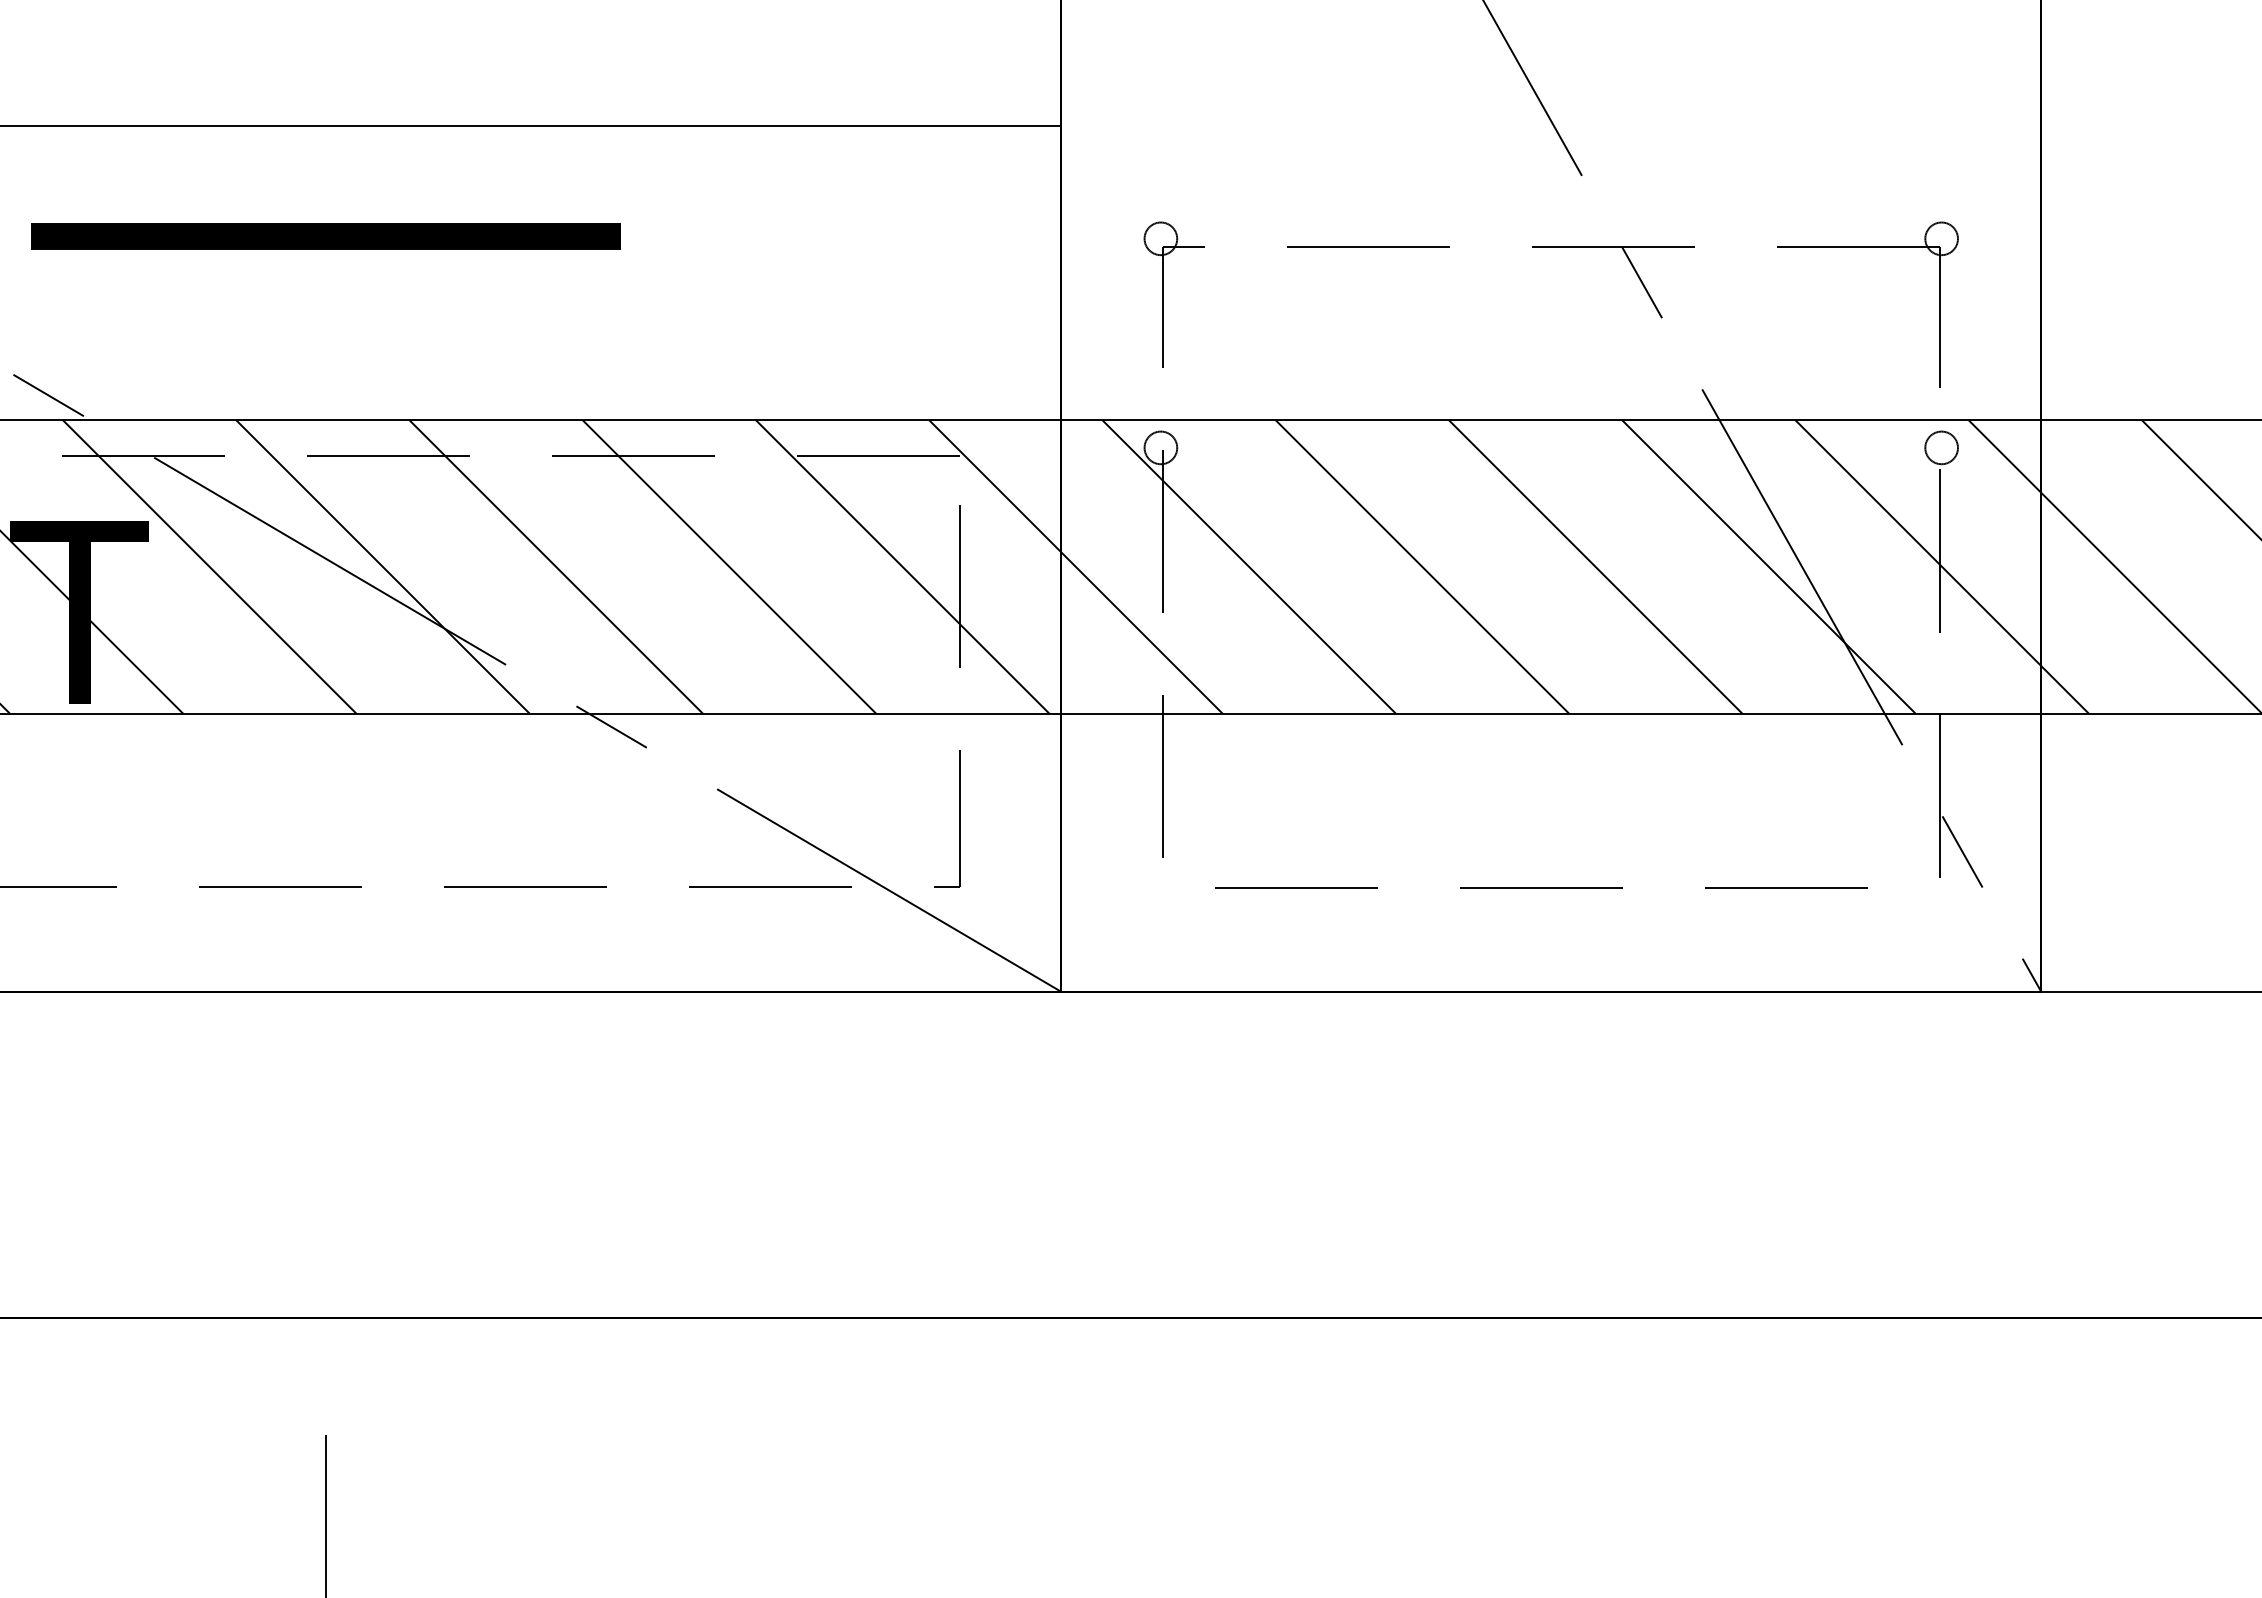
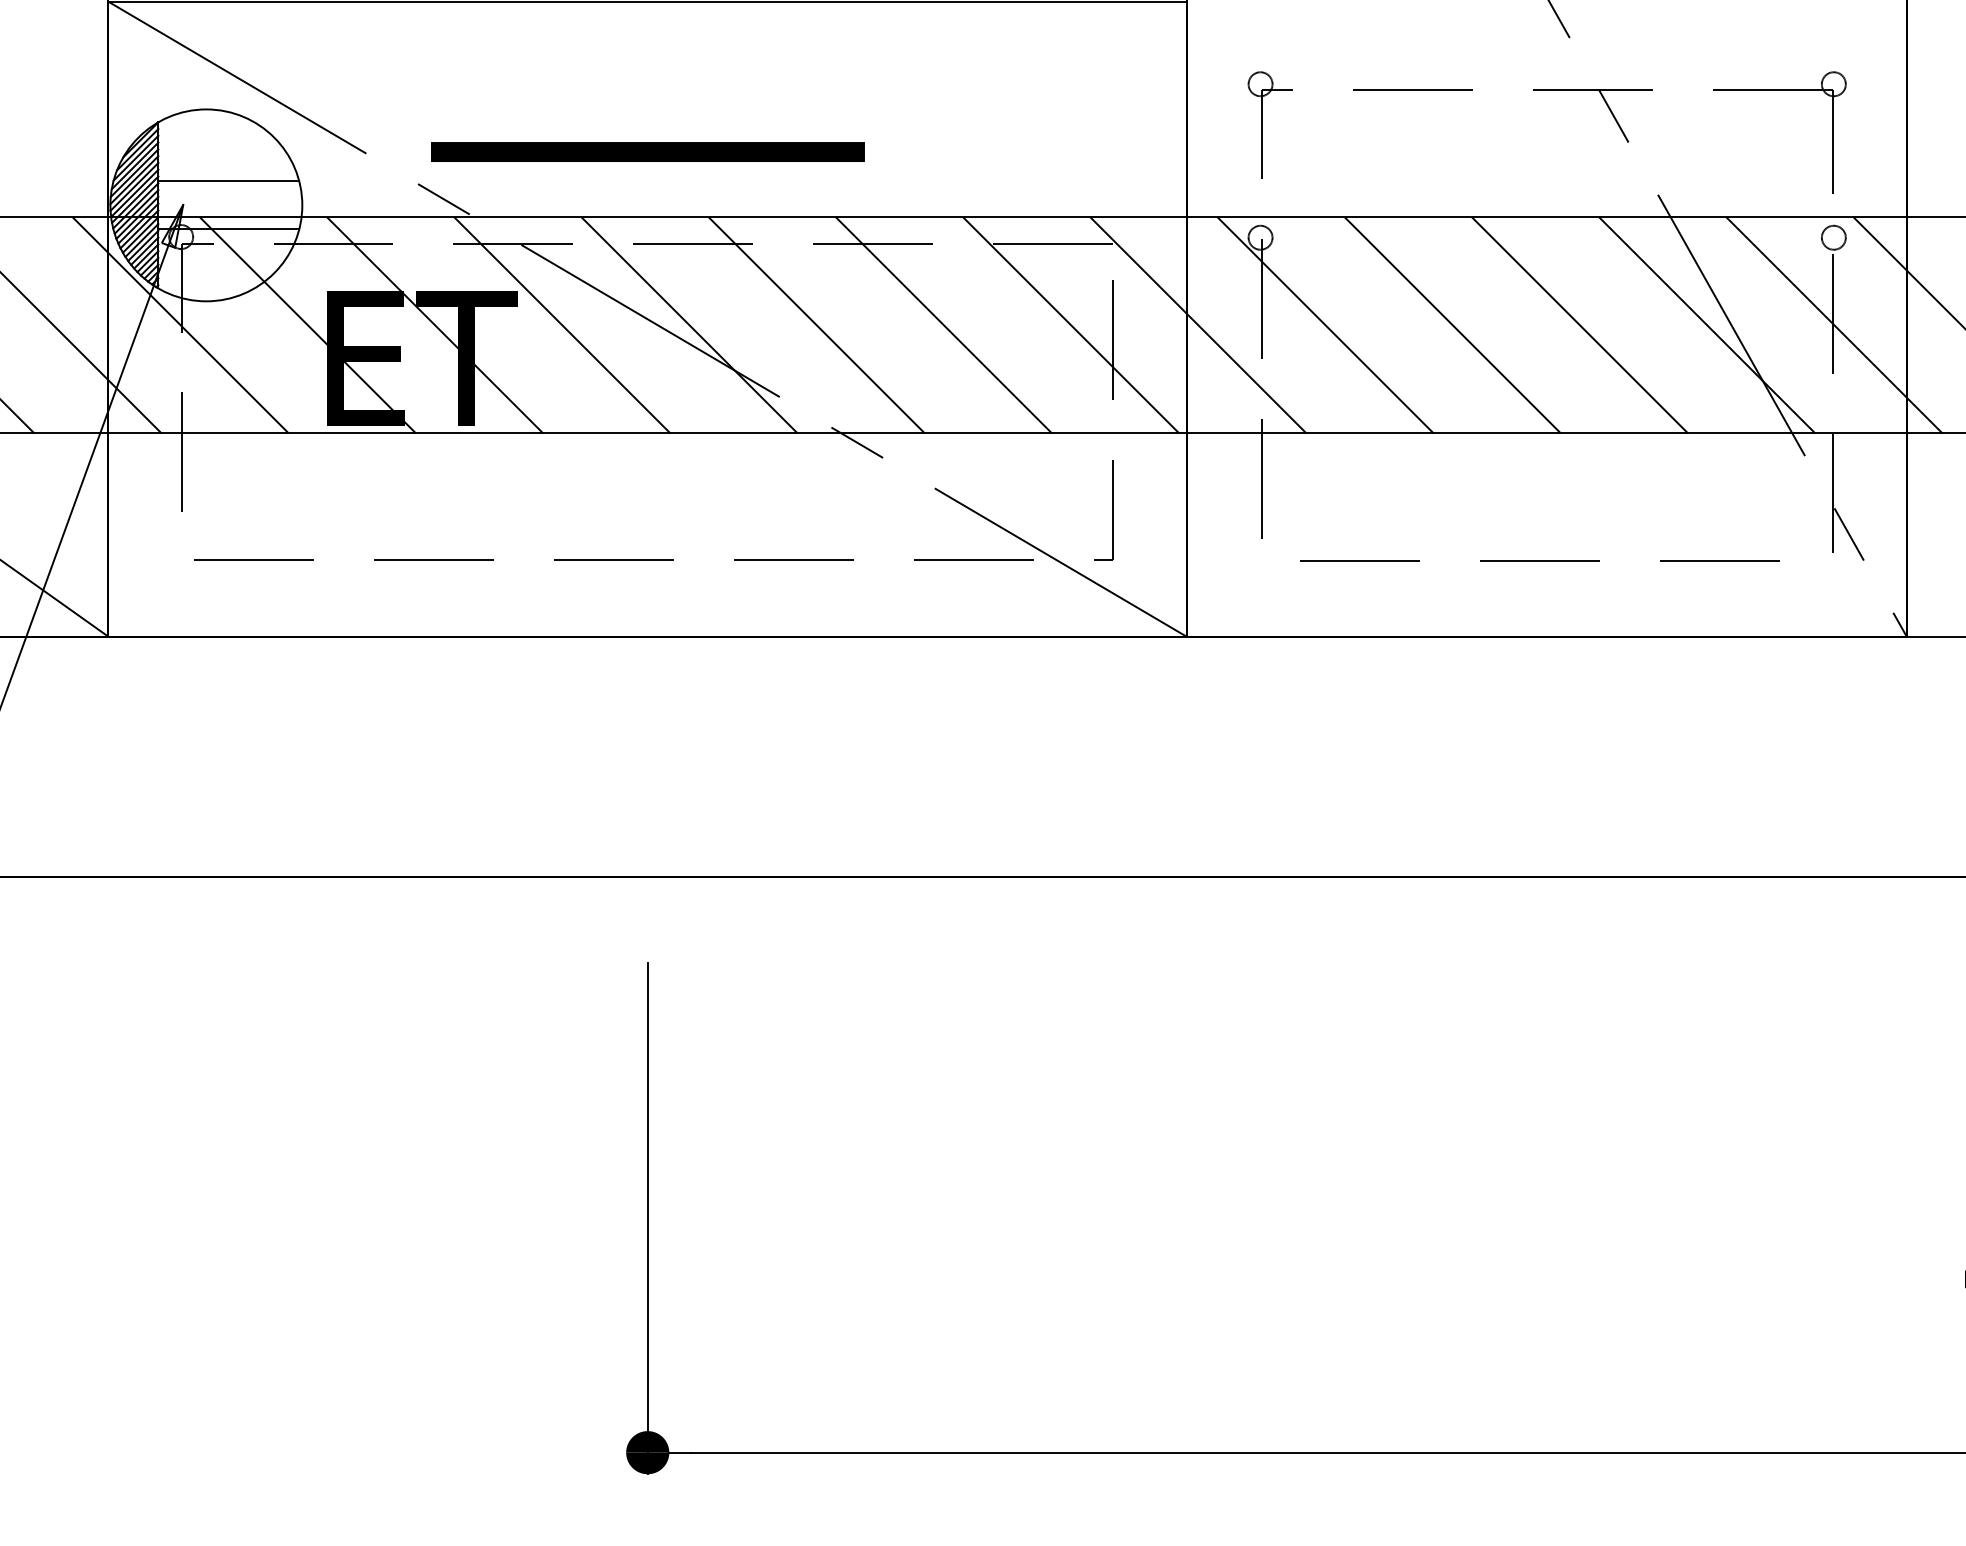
part: (325, 235) -> (647, 151), moved

